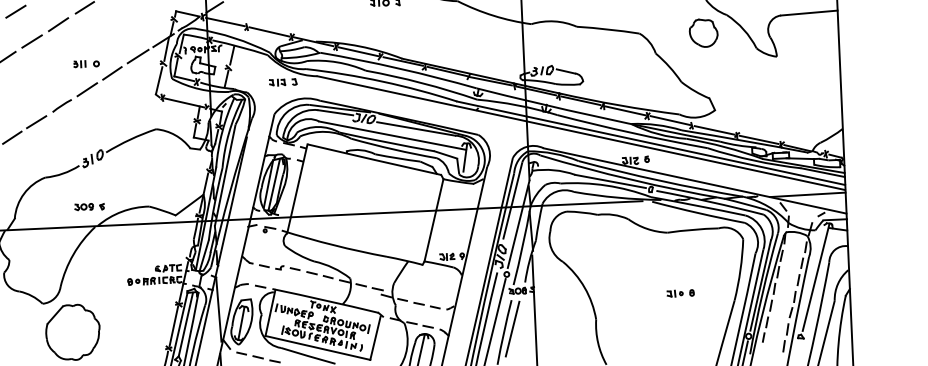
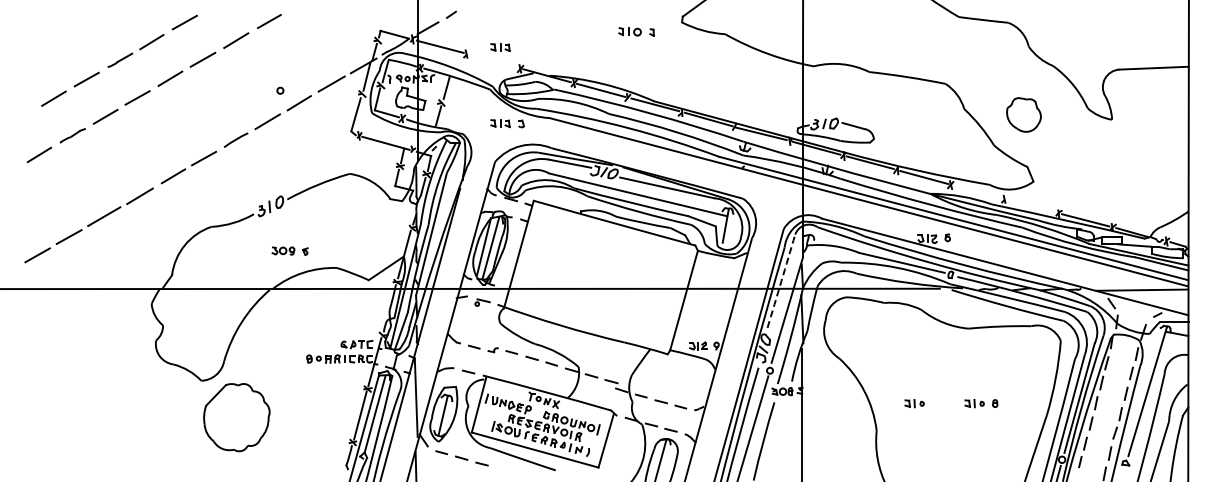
part: (274, 20) -> (500, 47), added
line: (269, 31) -> (493, 60), removed
part: (703, 32) -> (1023, 114), moved
part: (79, 63) -> (259, 89), removed
line: (670, 120) -> (978, 191), removed
line: (714, 129) -> (1031, 205), removed
arc: (512, 201) -> (781, 281), solid -> dashed
part: (89, 206) -> (289, 250), moved
part: (626, 295) -> (914, 403), added
line: (512, 328) -> (773, 437), removed

